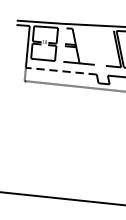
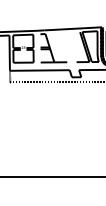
line: (60, 71) -> (39, 70), dashed -> solid

